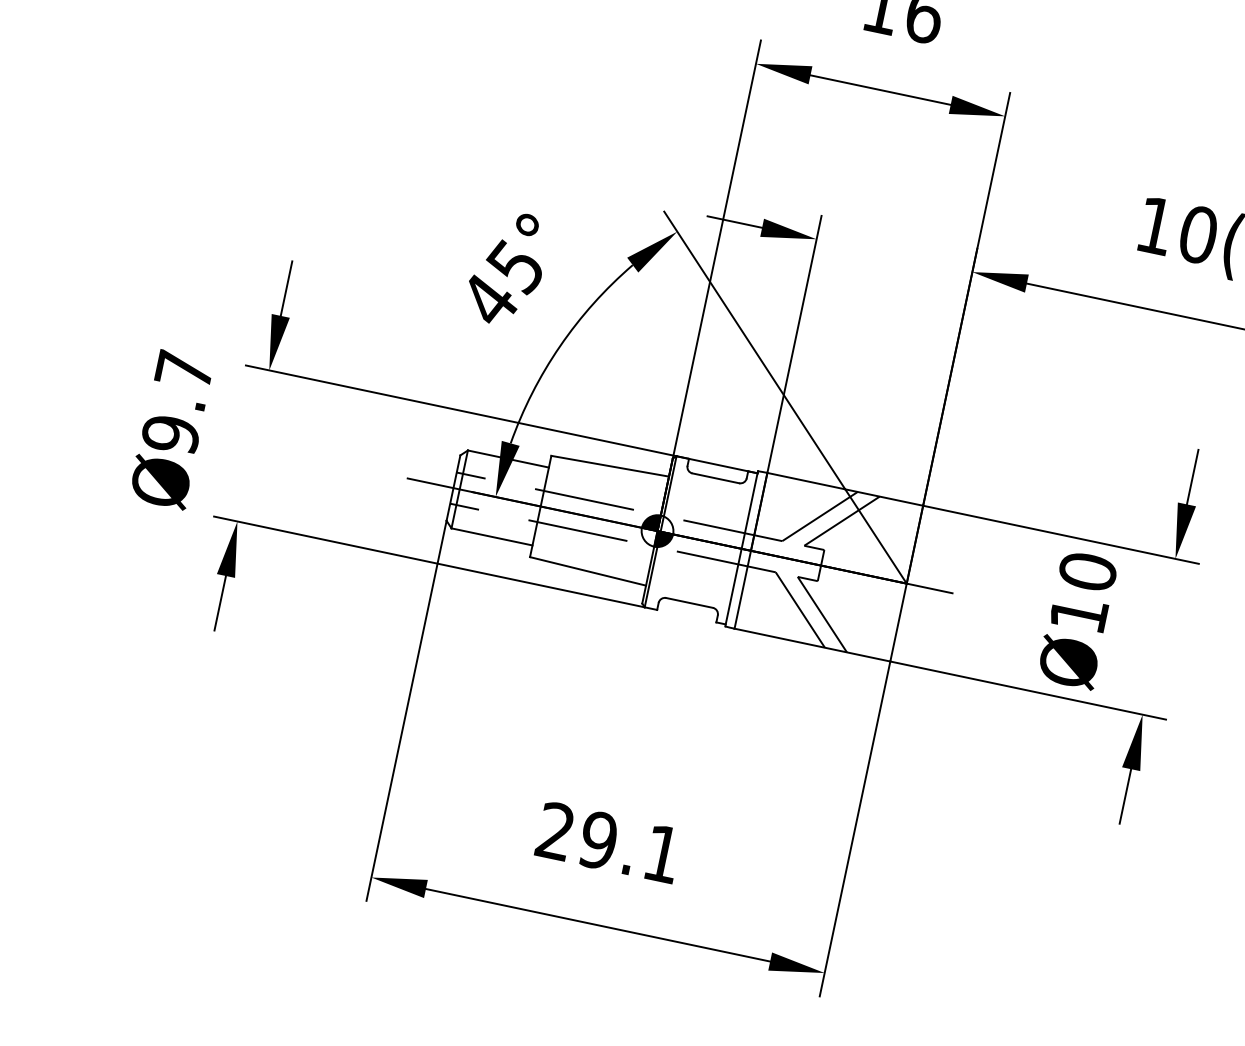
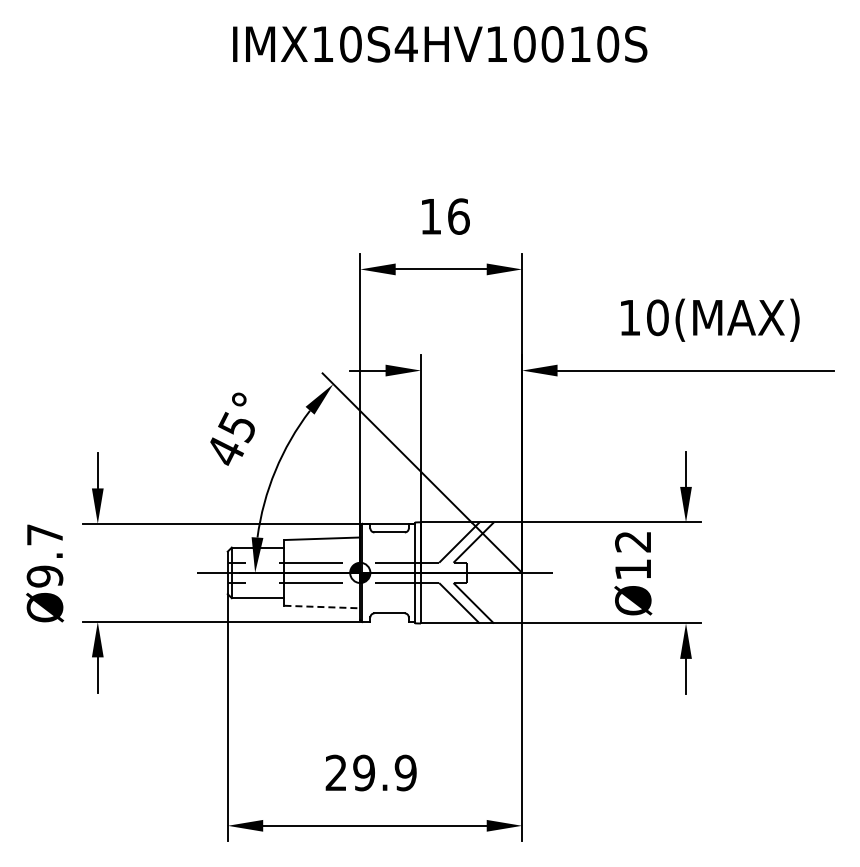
text: (1088, 571) -> (633, 541), Ø10 -> Ø12
line: (588, 572) -> (322, 607), solid -> dashed
text: (662, 853) -> (405, 772), 29.1 -> 29.9

